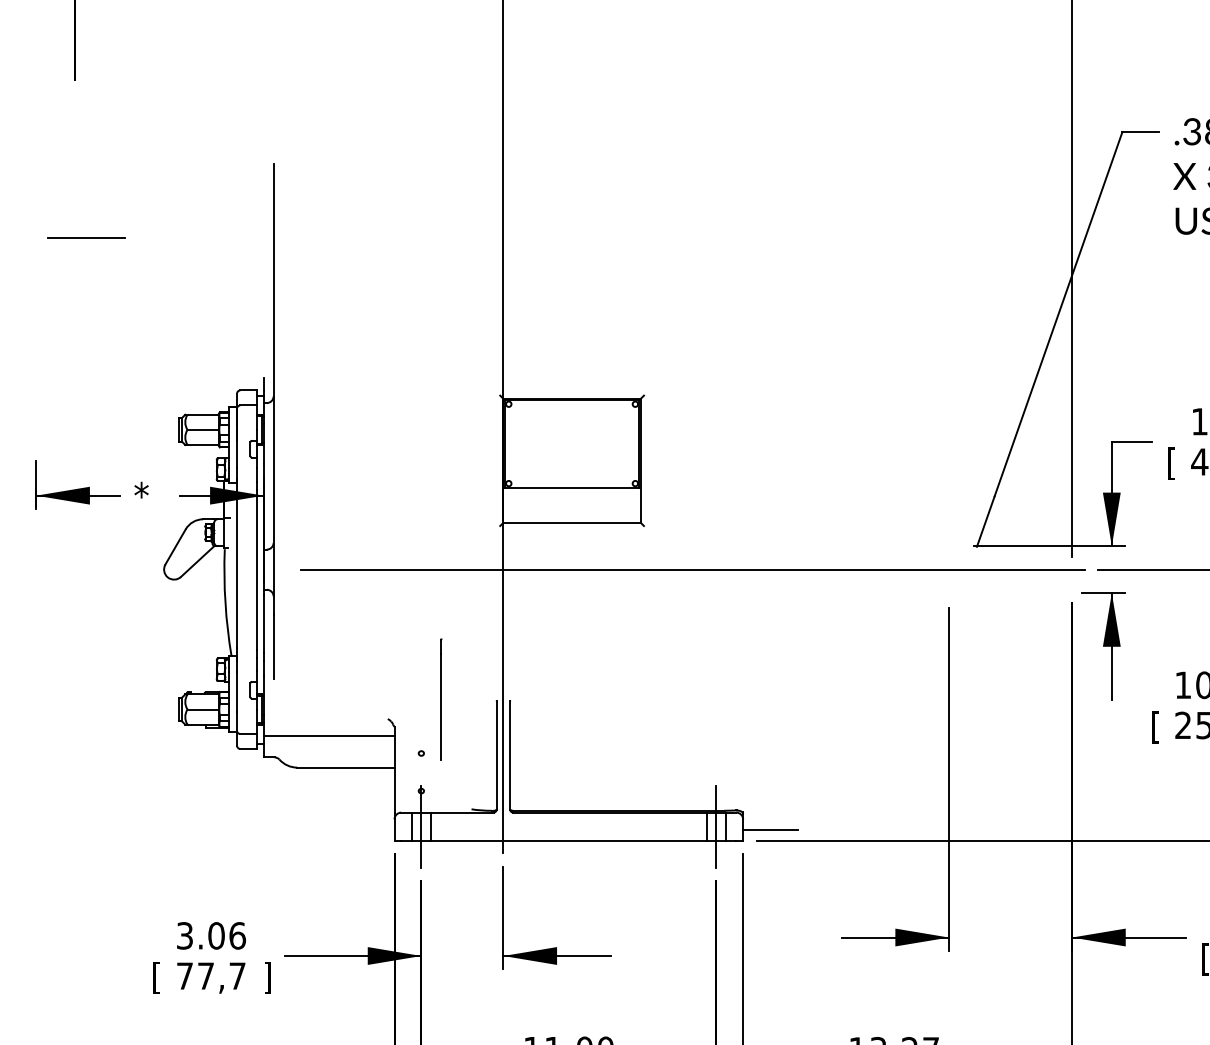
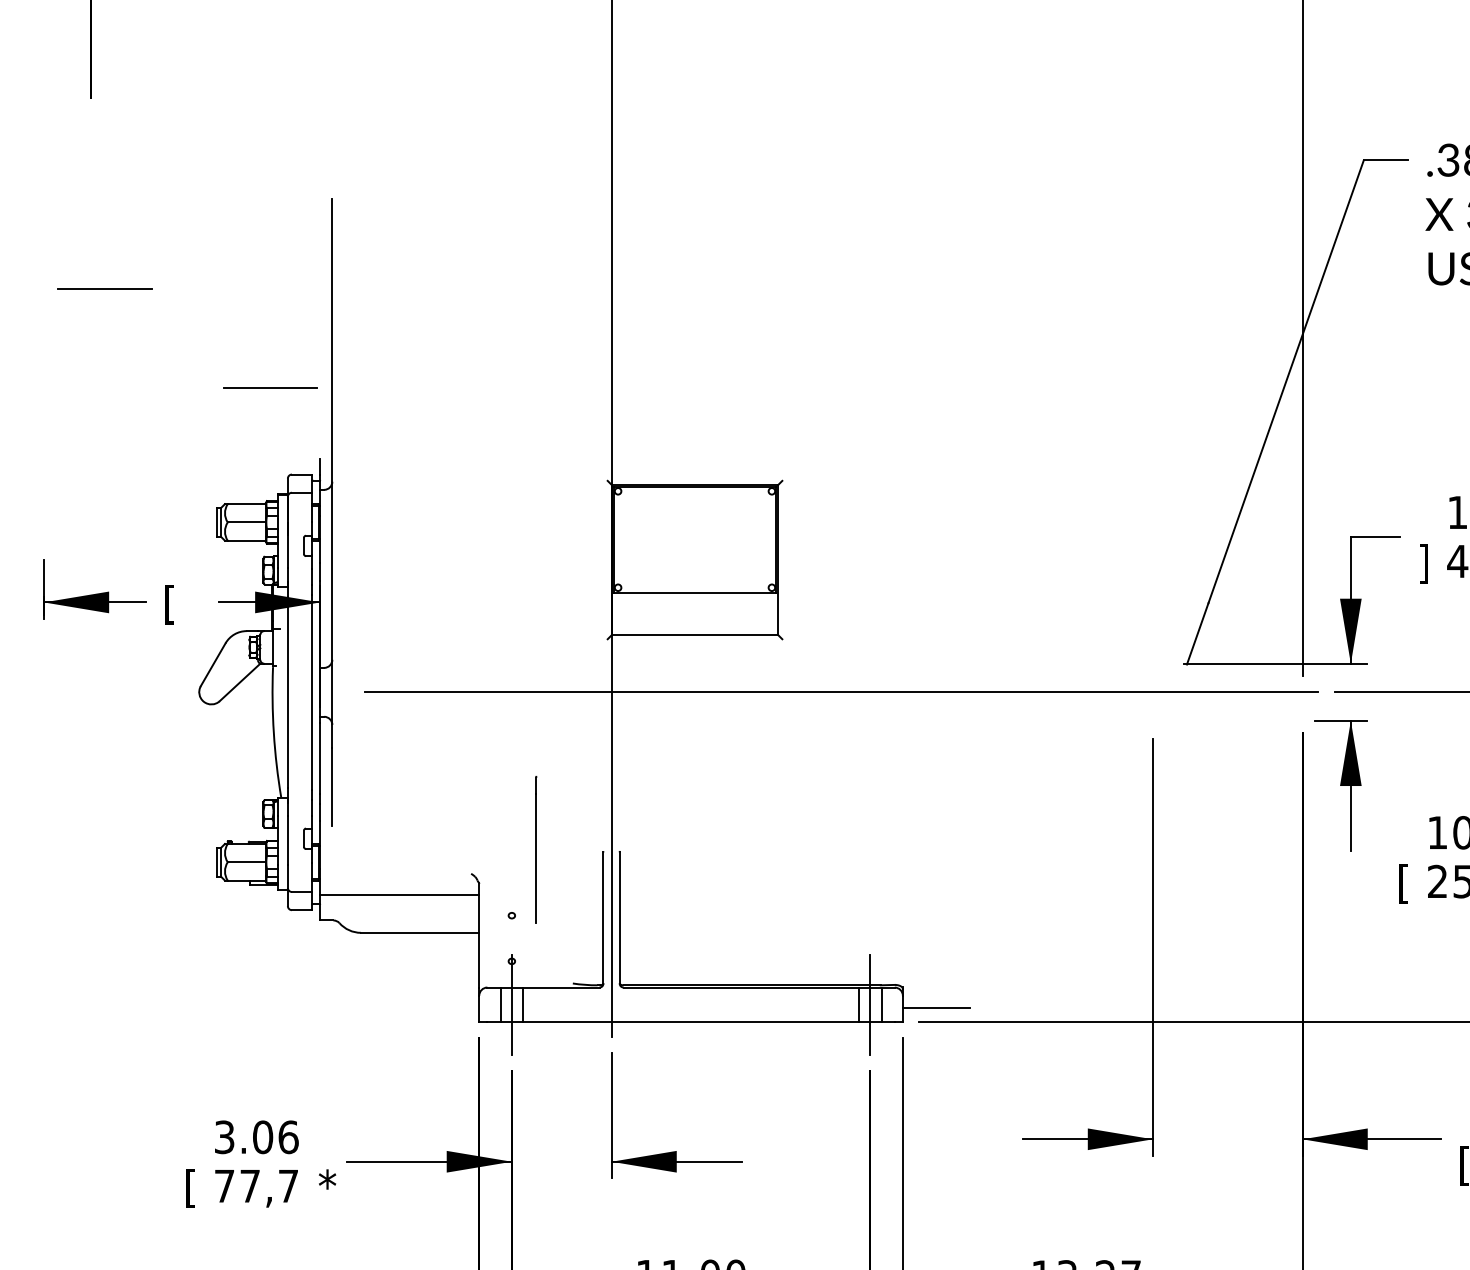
line: (222, 318) -> (270, 387), added
text: (1171, 463) -> (1423, 563), [ -> ]
text: (141, 497) -> (171, 604), * -> [
text: (269, 977) -> (327, 1187), ] -> *

